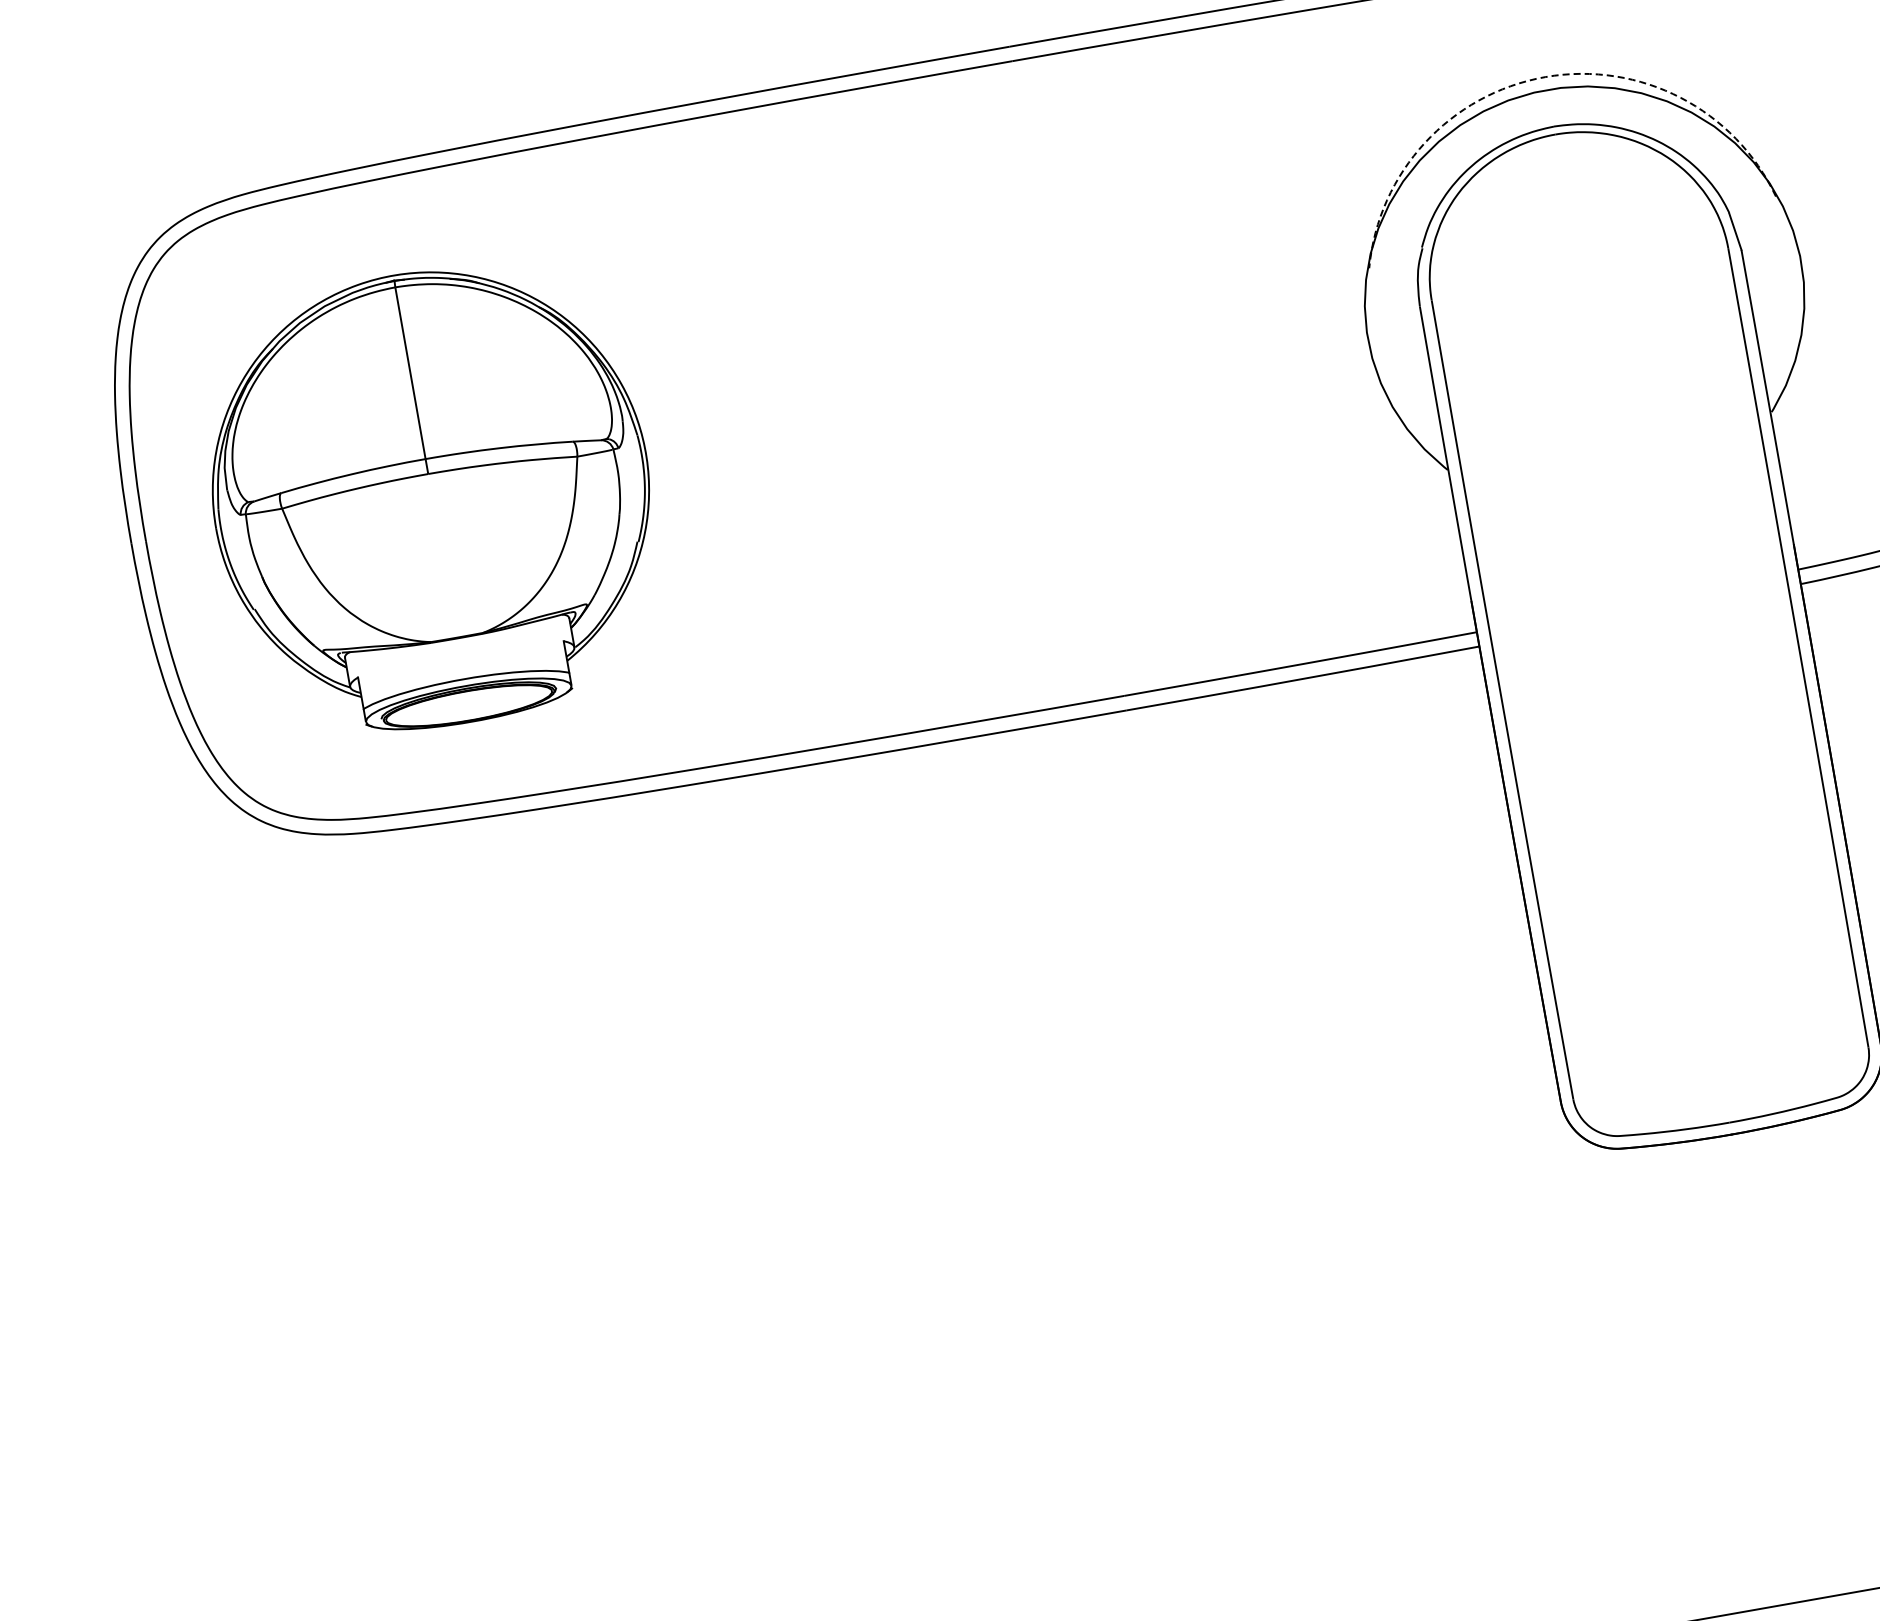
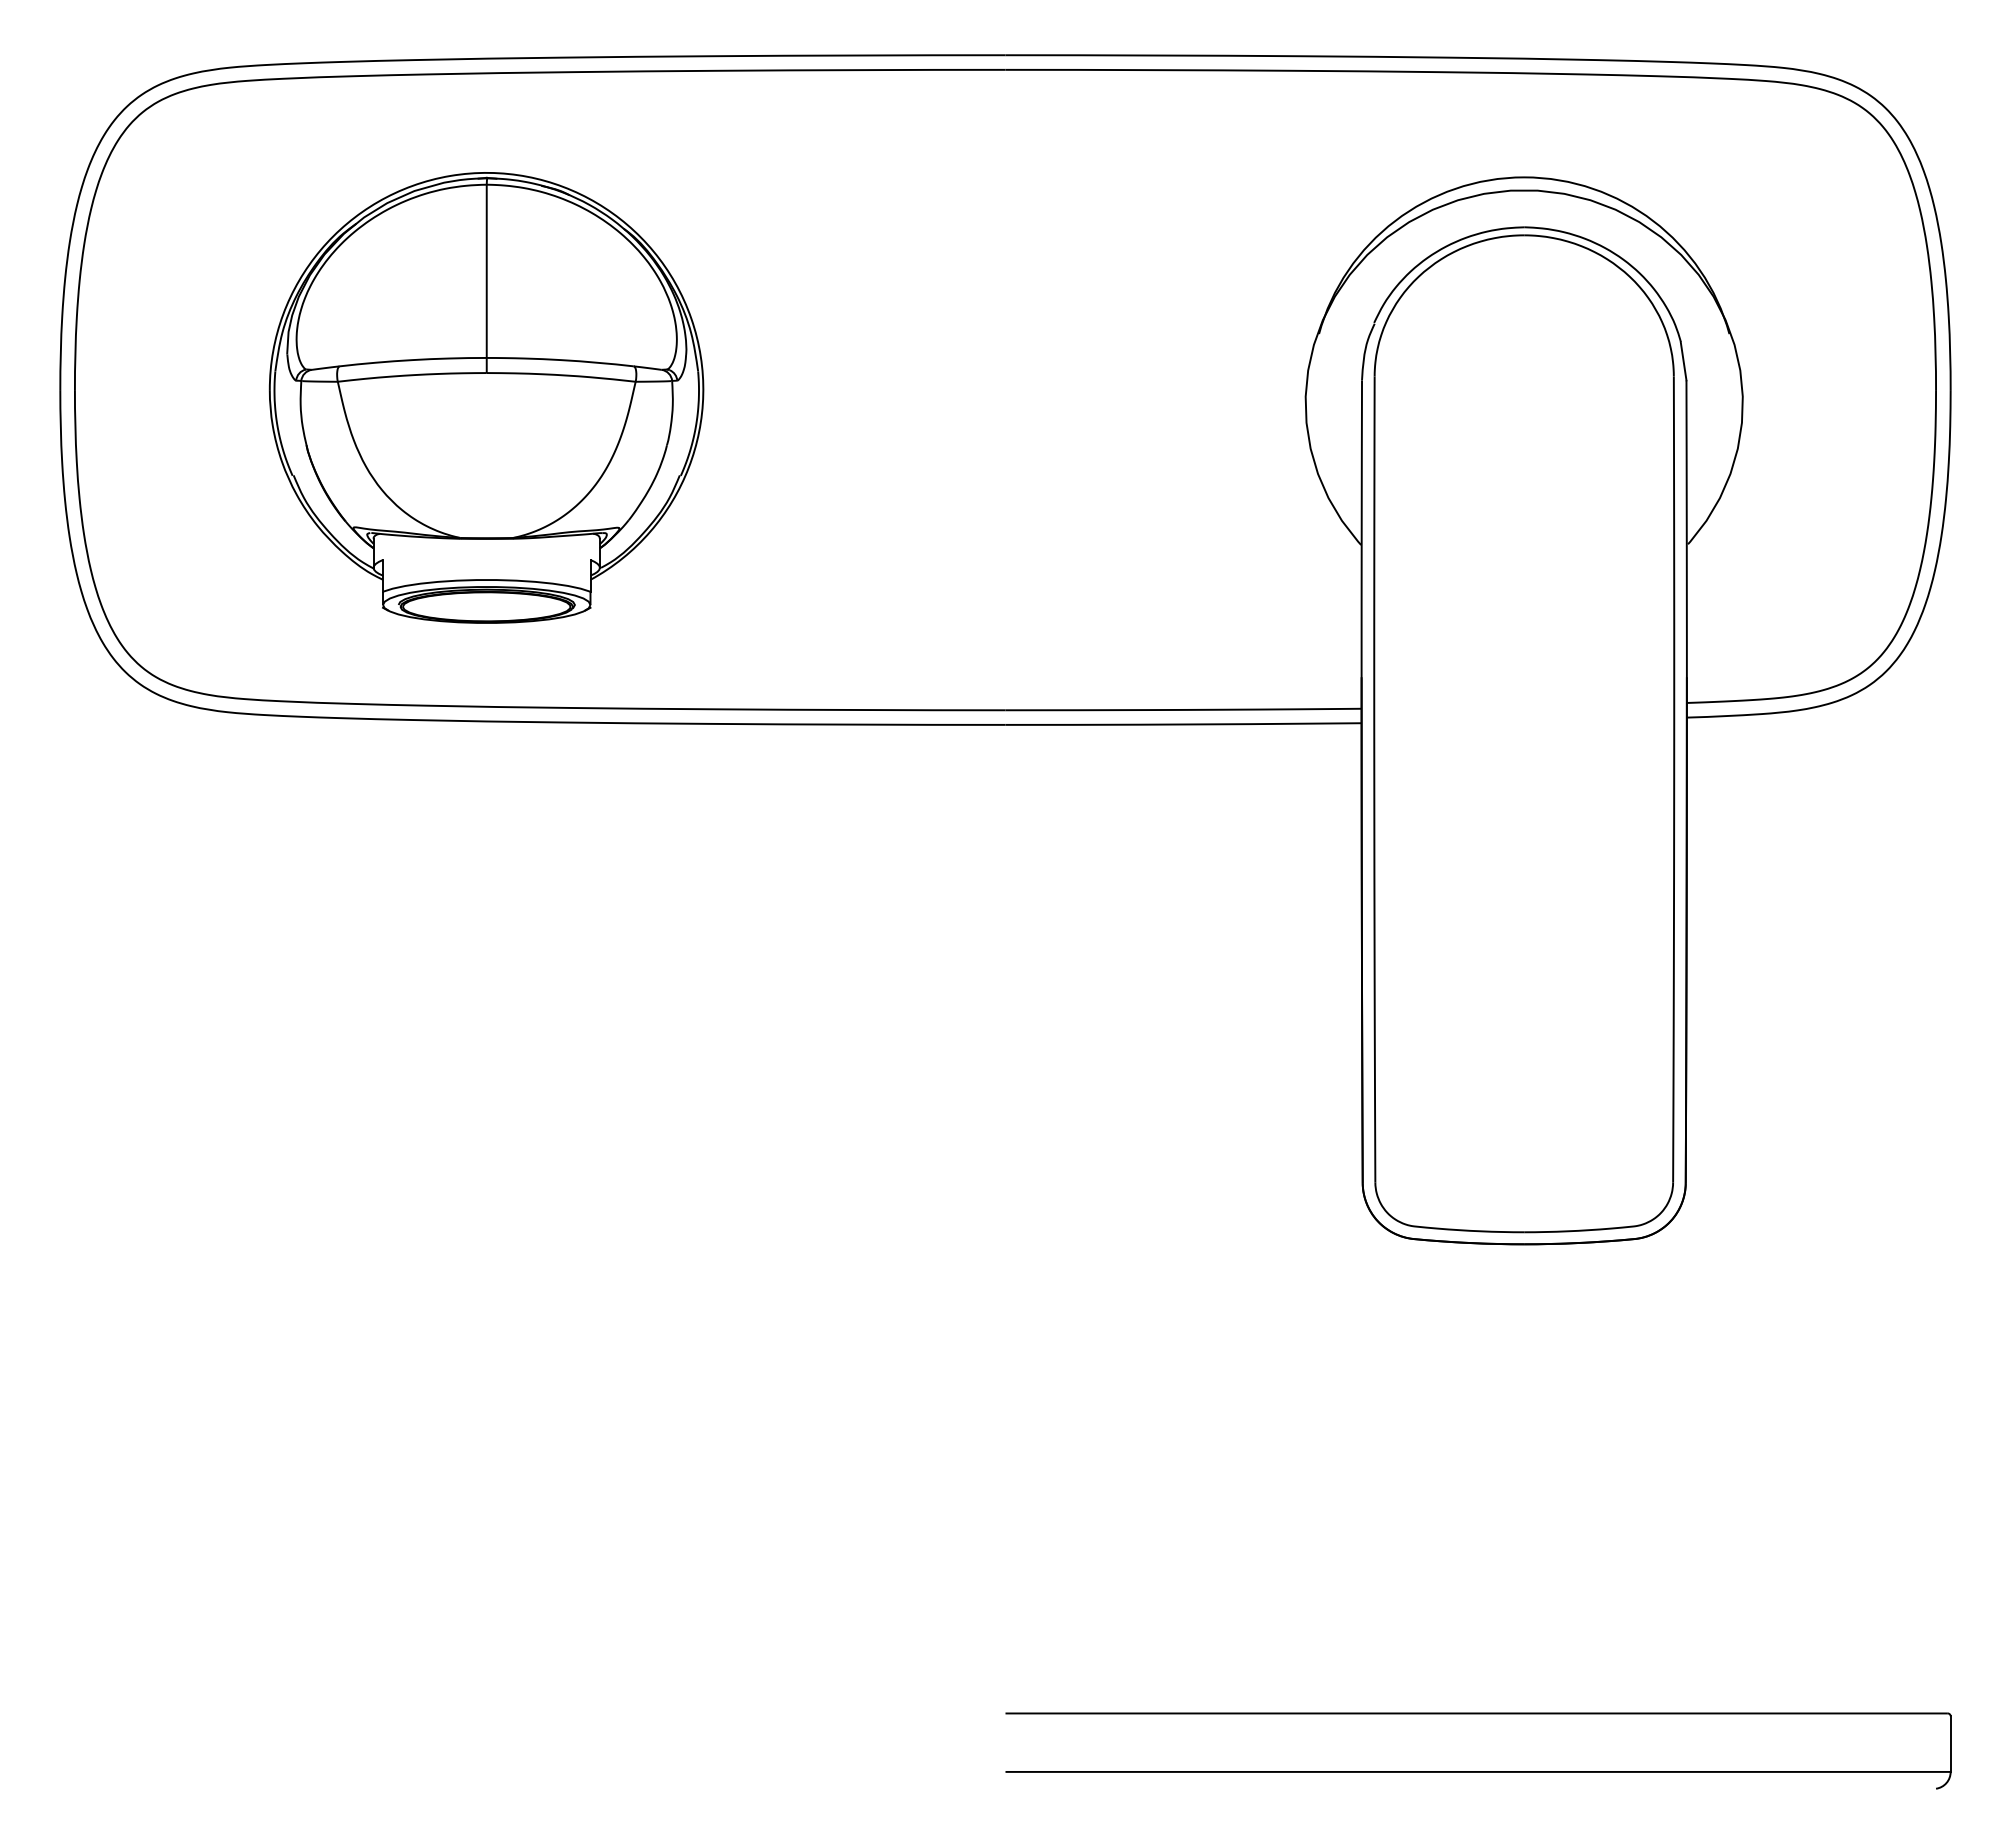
arc: (1545, 77) -> (1524, 177), dashed -> solid
part: (432, 498) -> (486, 397), moved

